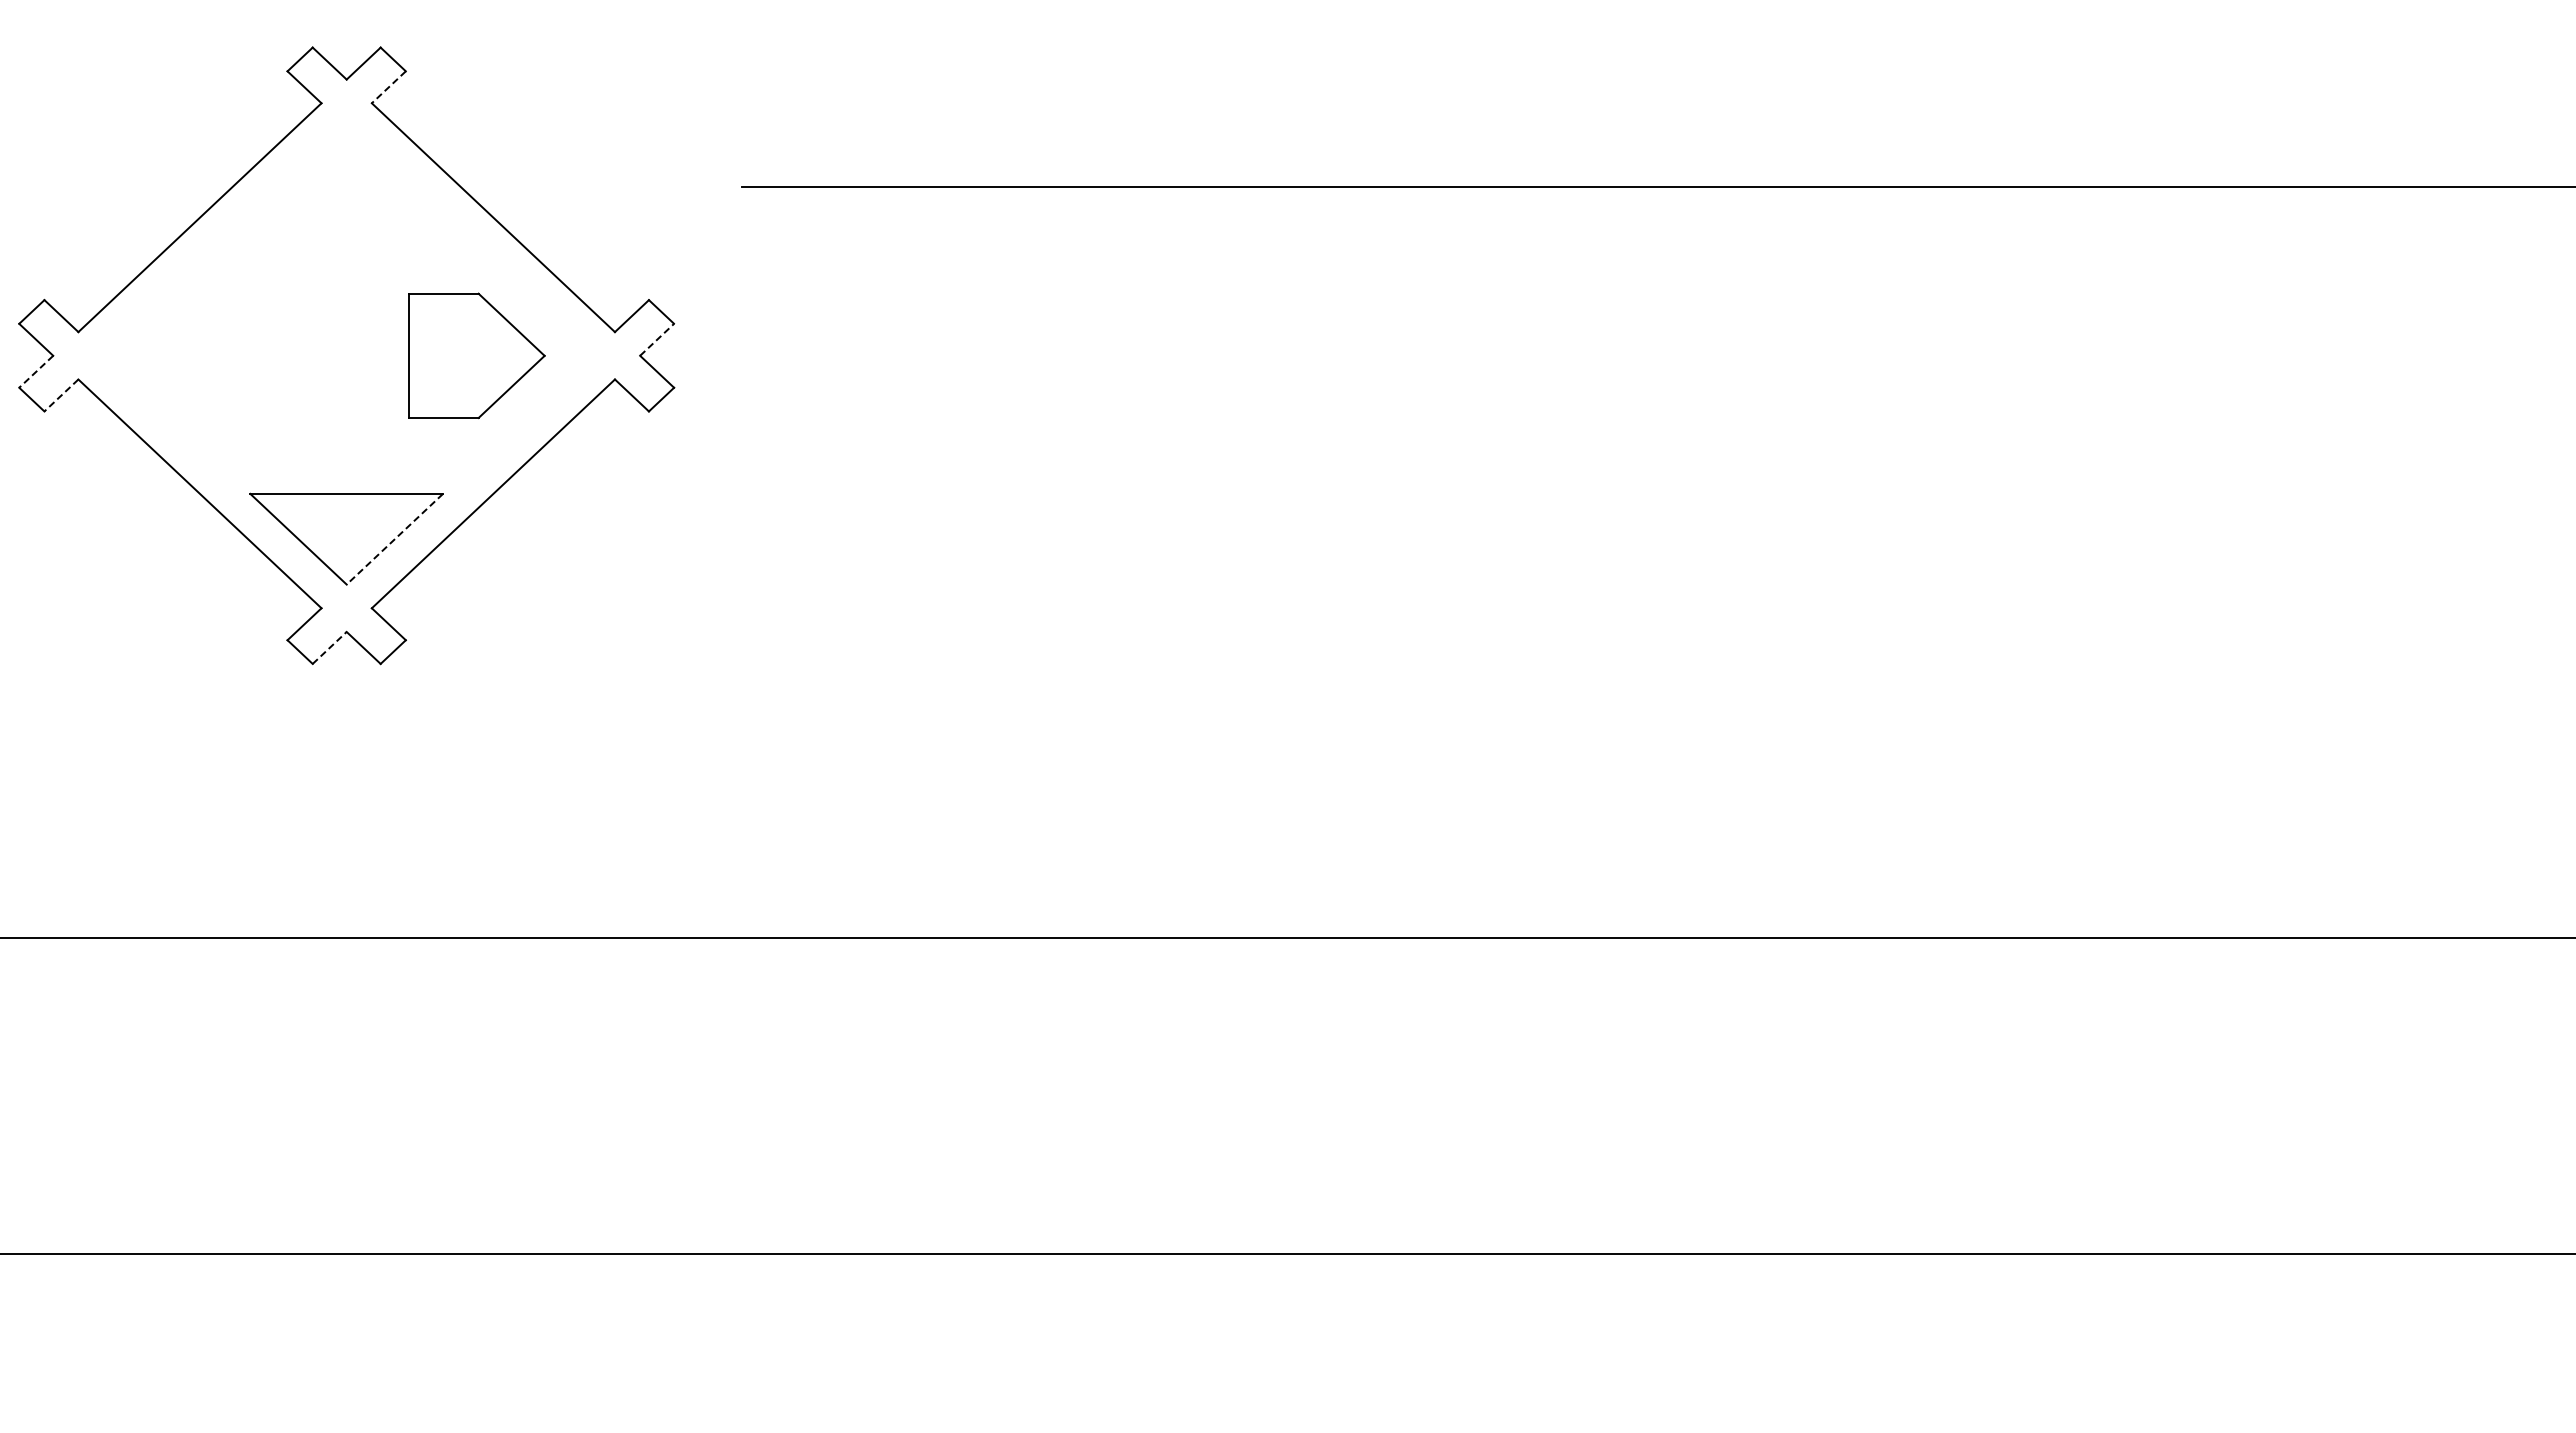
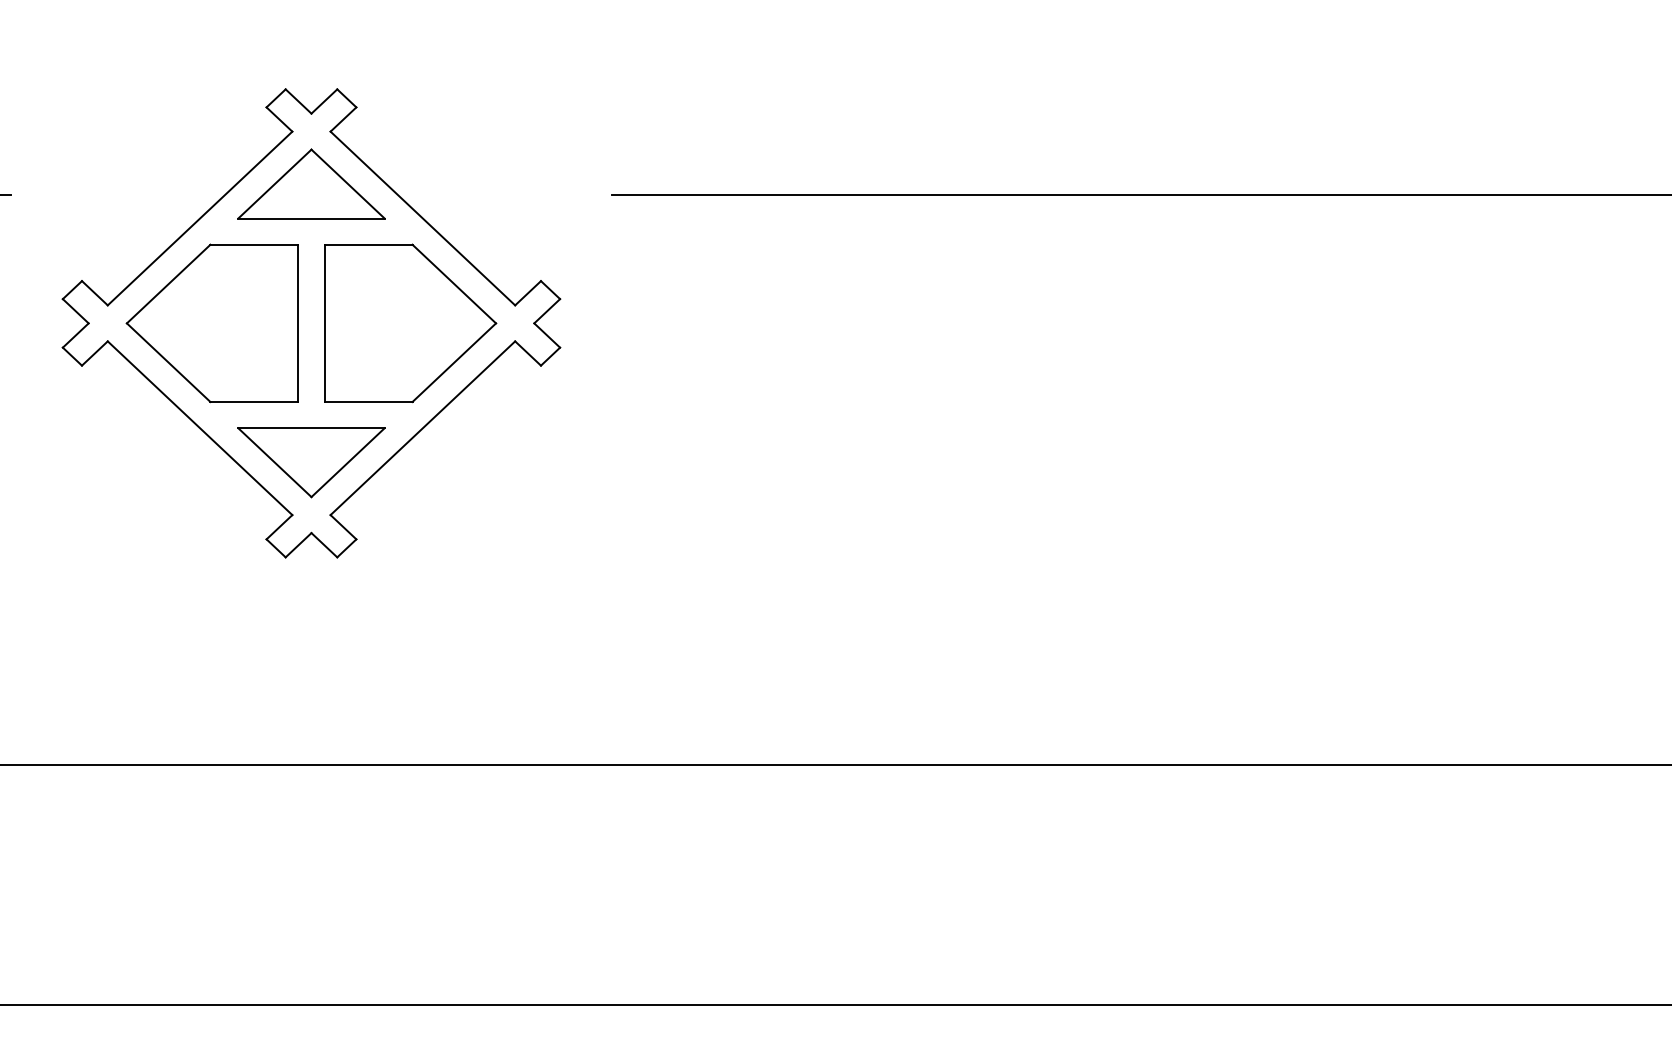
line: (388, 87) -> (343, 119), dashed -> solid
part: (346, 171) -> (311, 183), added
line: (657, 339) -> (547, 311), dashed -> solid
part: (215, 355) -> (211, 323), added
part: (476, 355) -> (410, 323), size x1.67
line: (35, 372) -> (75, 336), dashed -> solid
line: (61, 395) -> (94, 353), dashed -> solid
line: (394, 539) -> (347, 462), dashed -> solid
line: (330, 647) -> (299, 544), dashed -> solid

